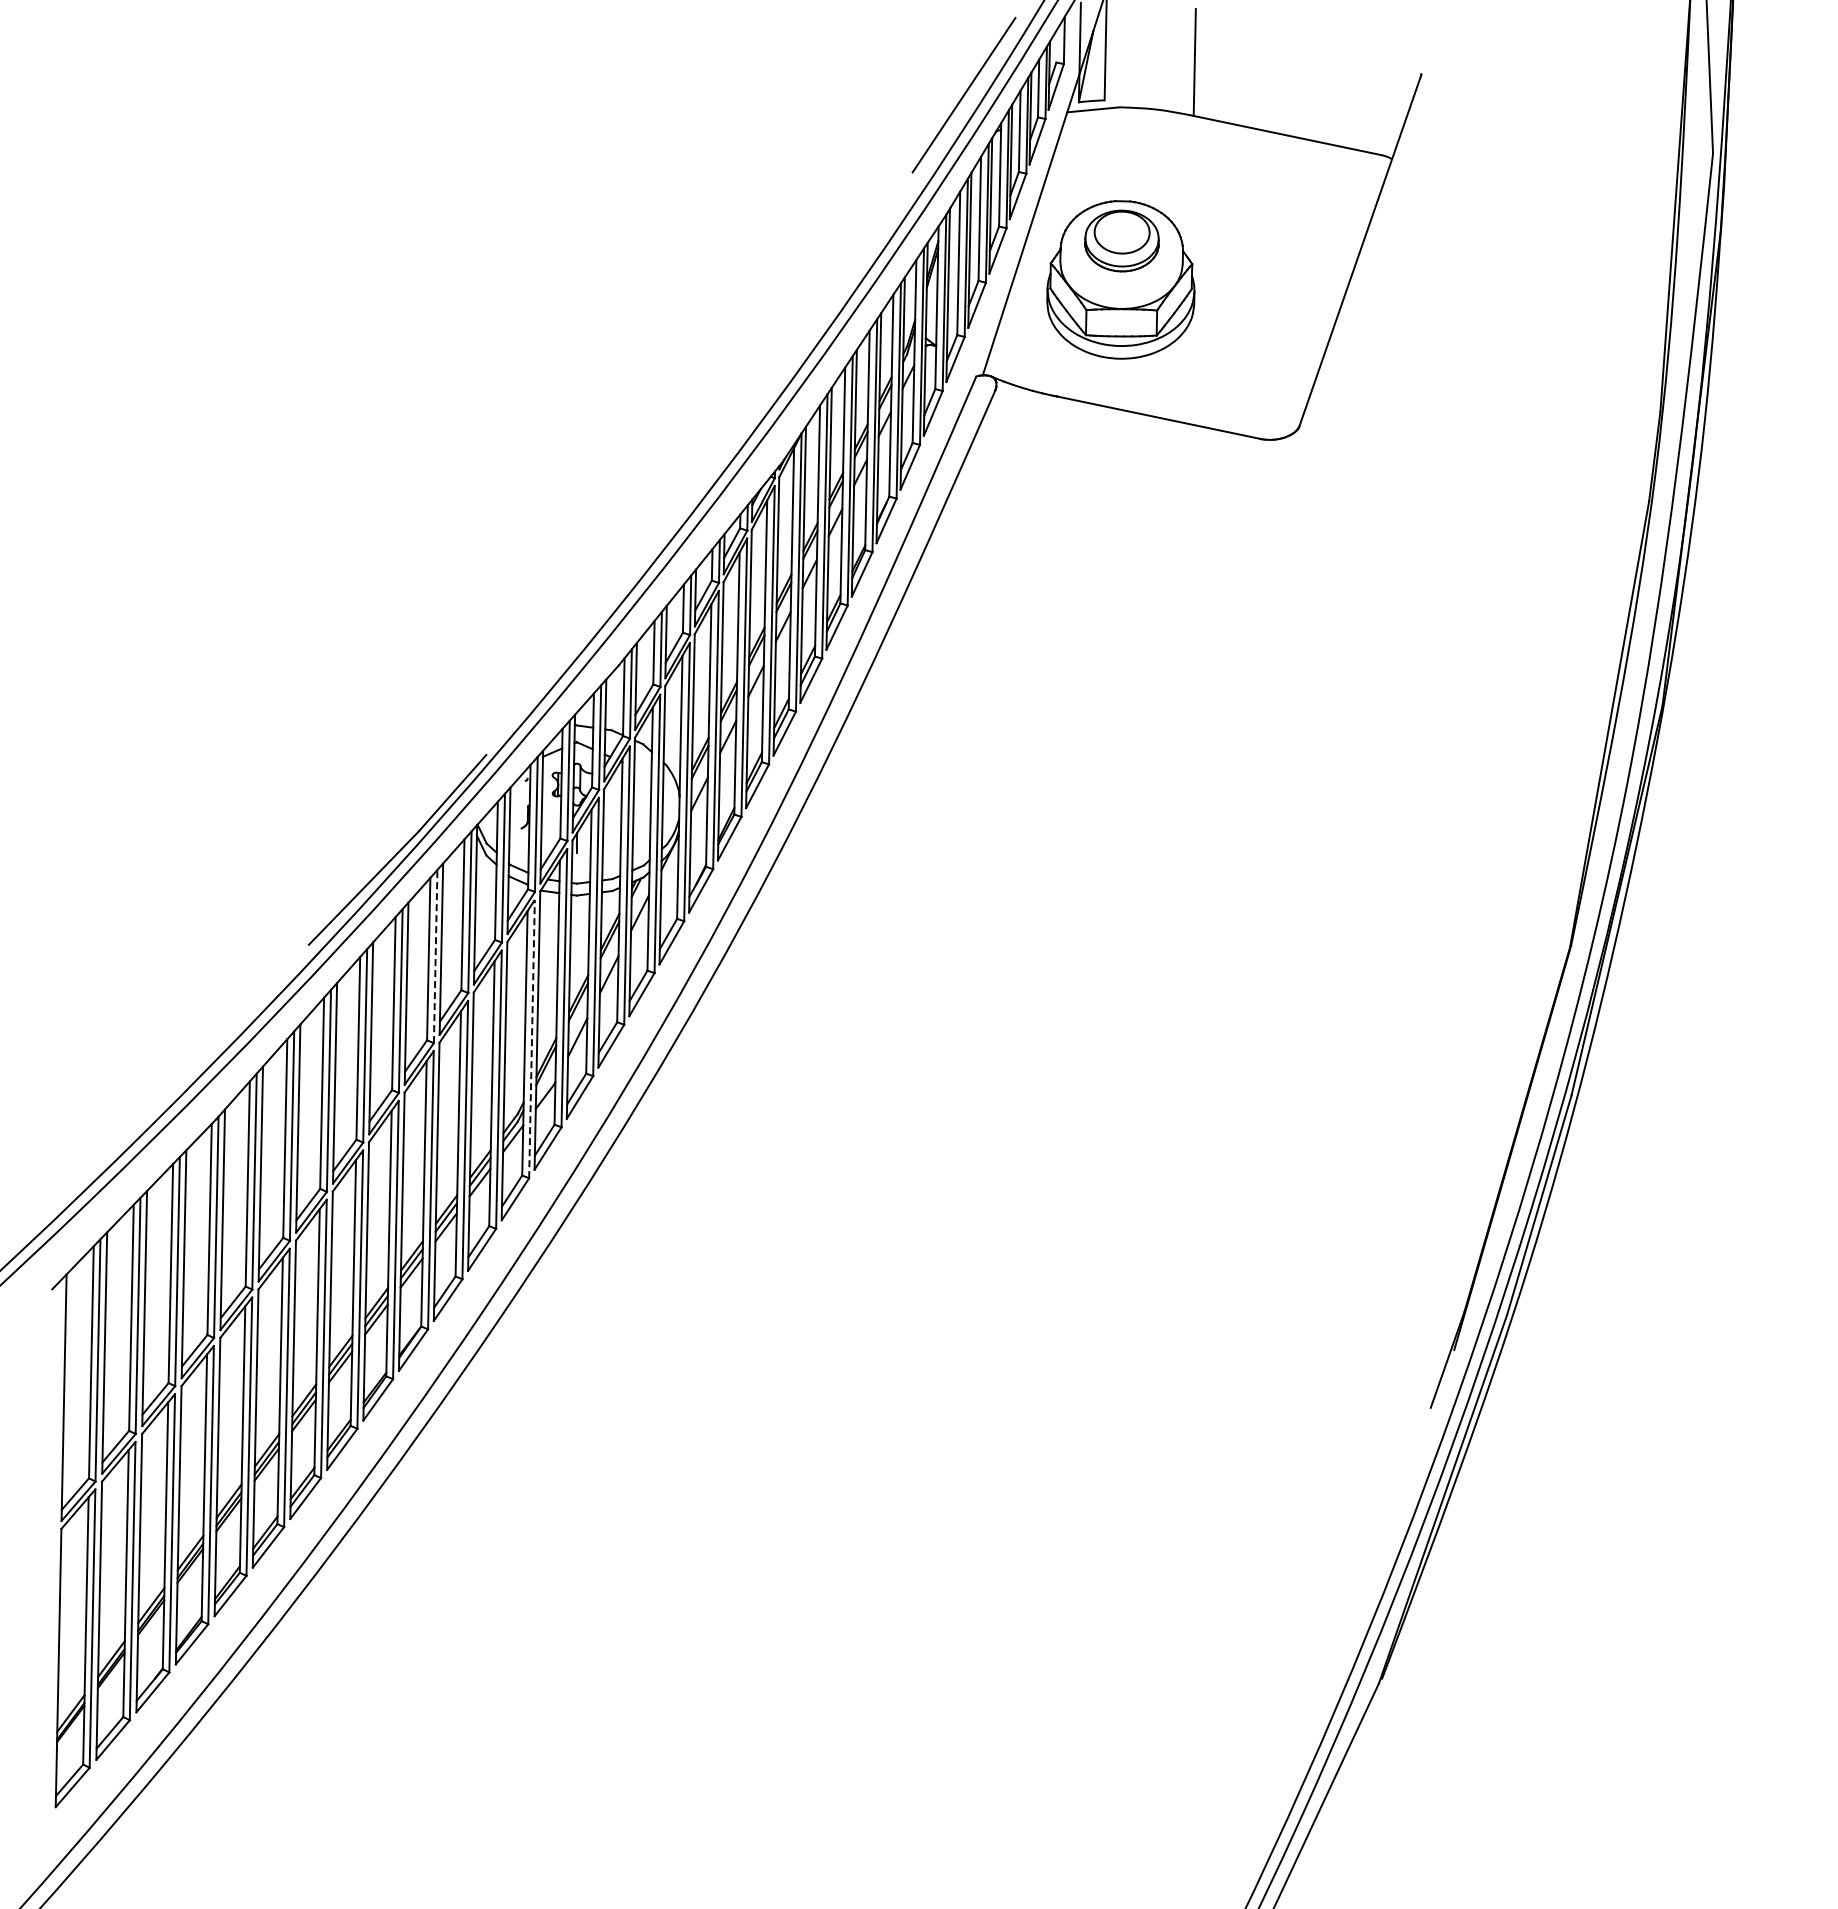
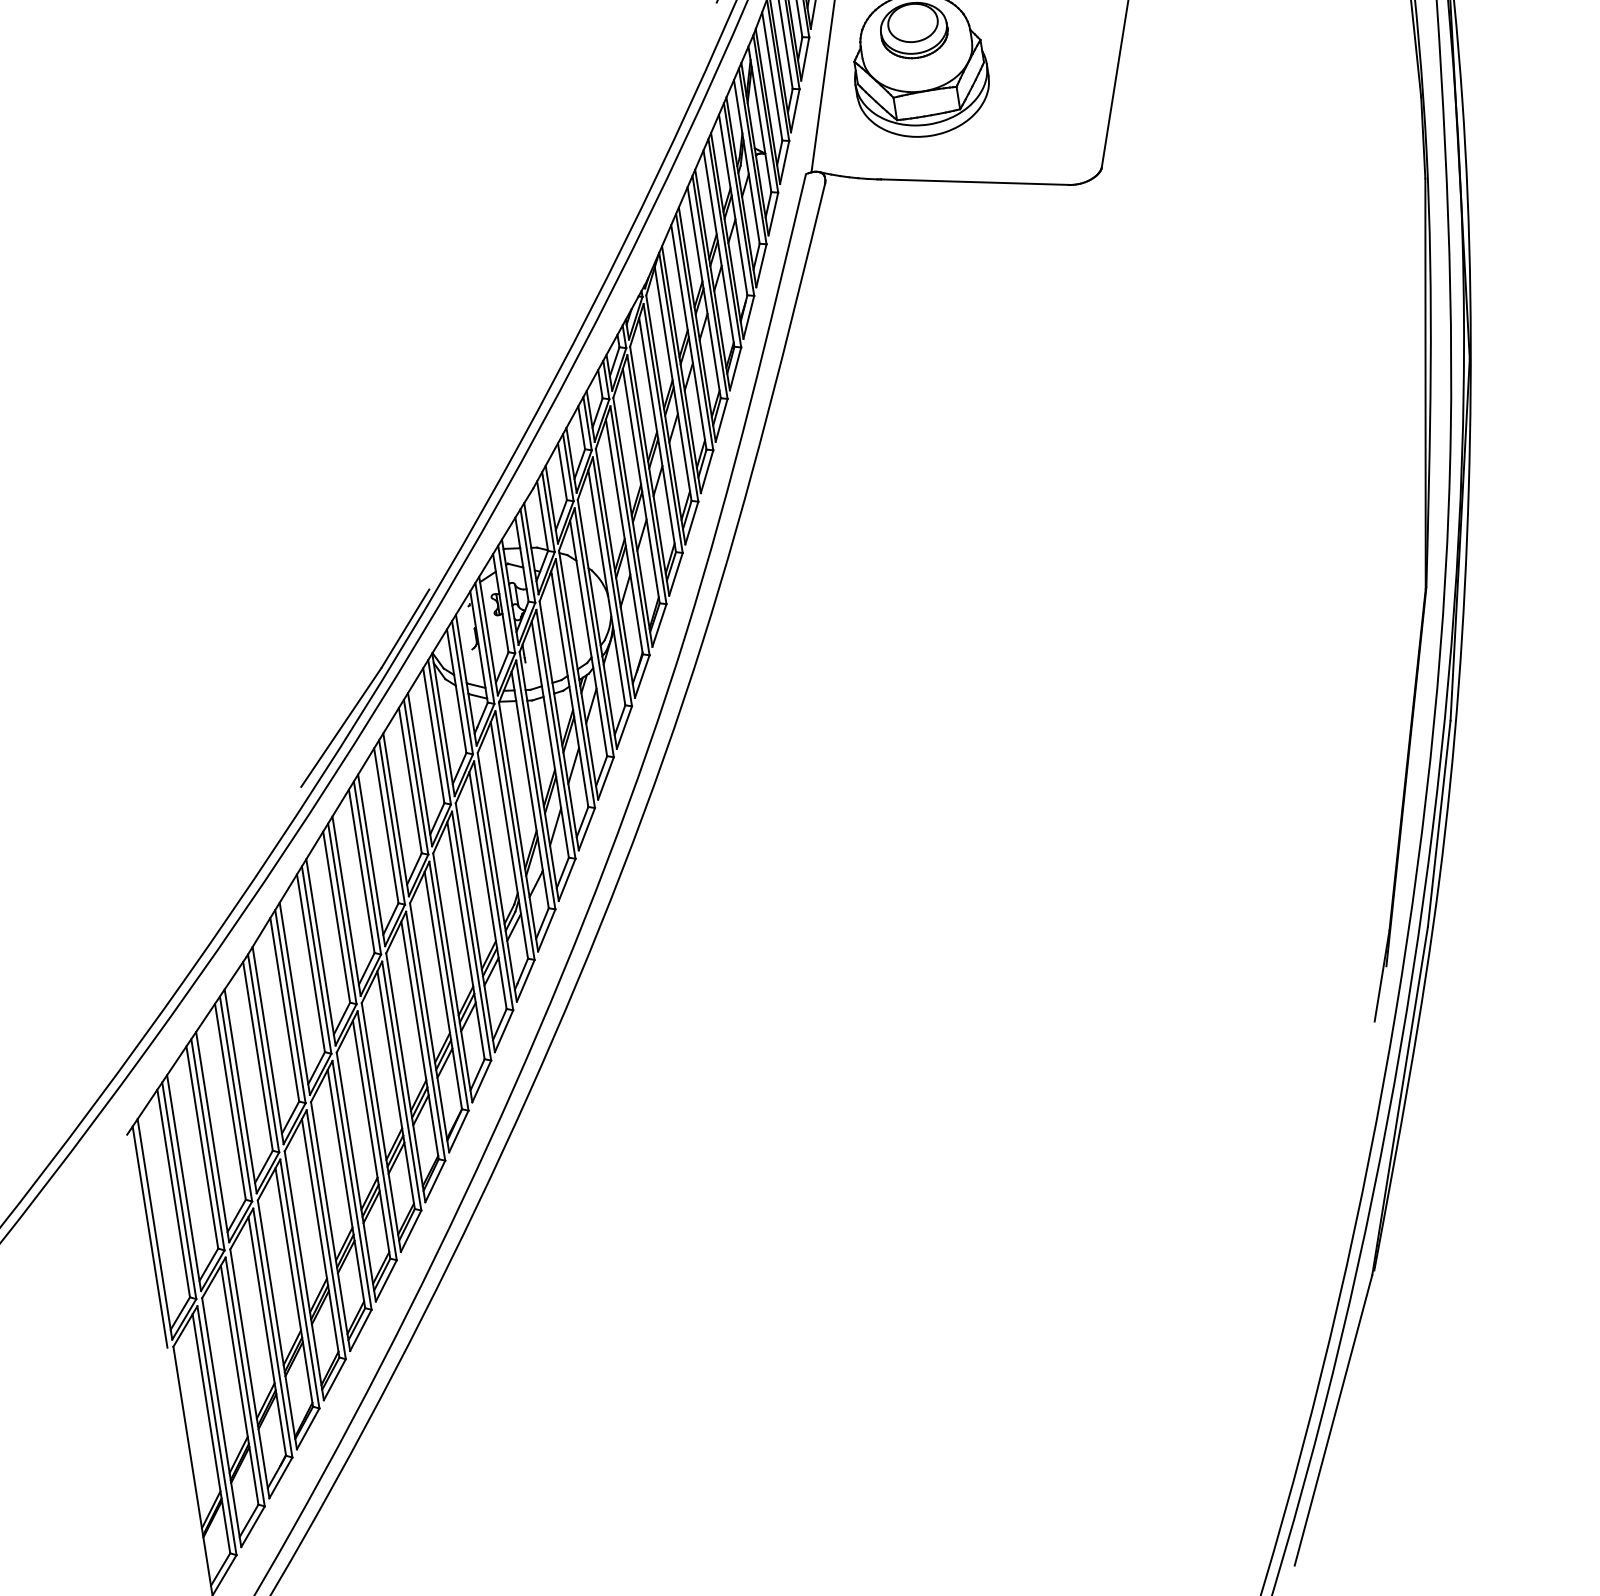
line: (435, 956) -> (415, 777), dashed -> solid
line: (532, 1038) -> (515, 834), dashed -> solid
line: (56, 1404) -> (149, 1236), added

